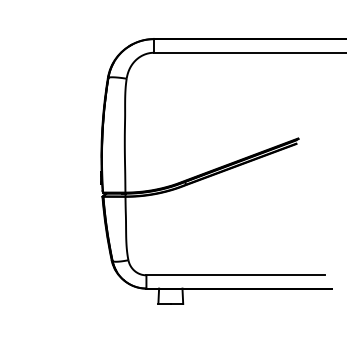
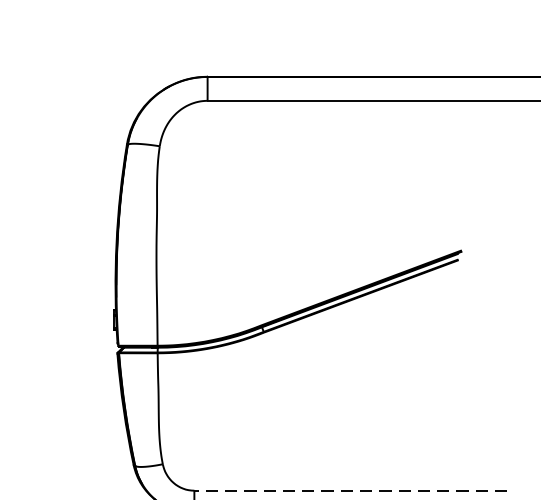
line: (235, 275) -> (350, 491), solid -> dashed

